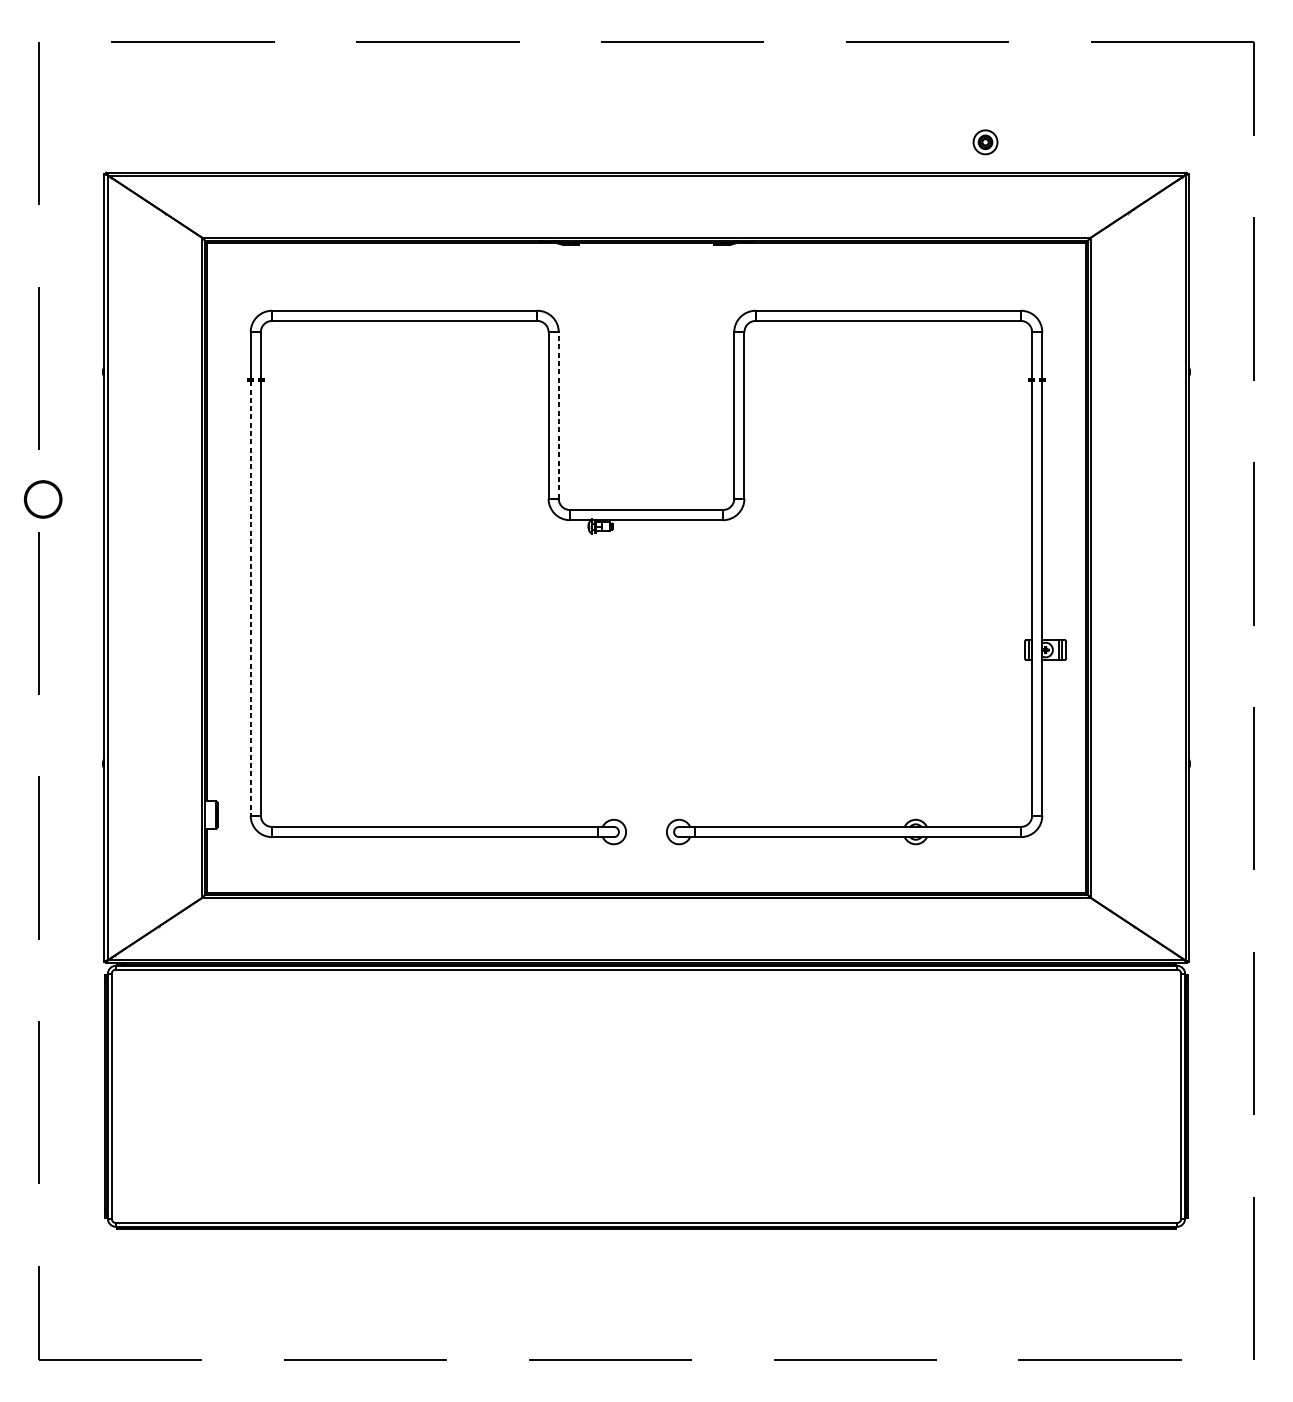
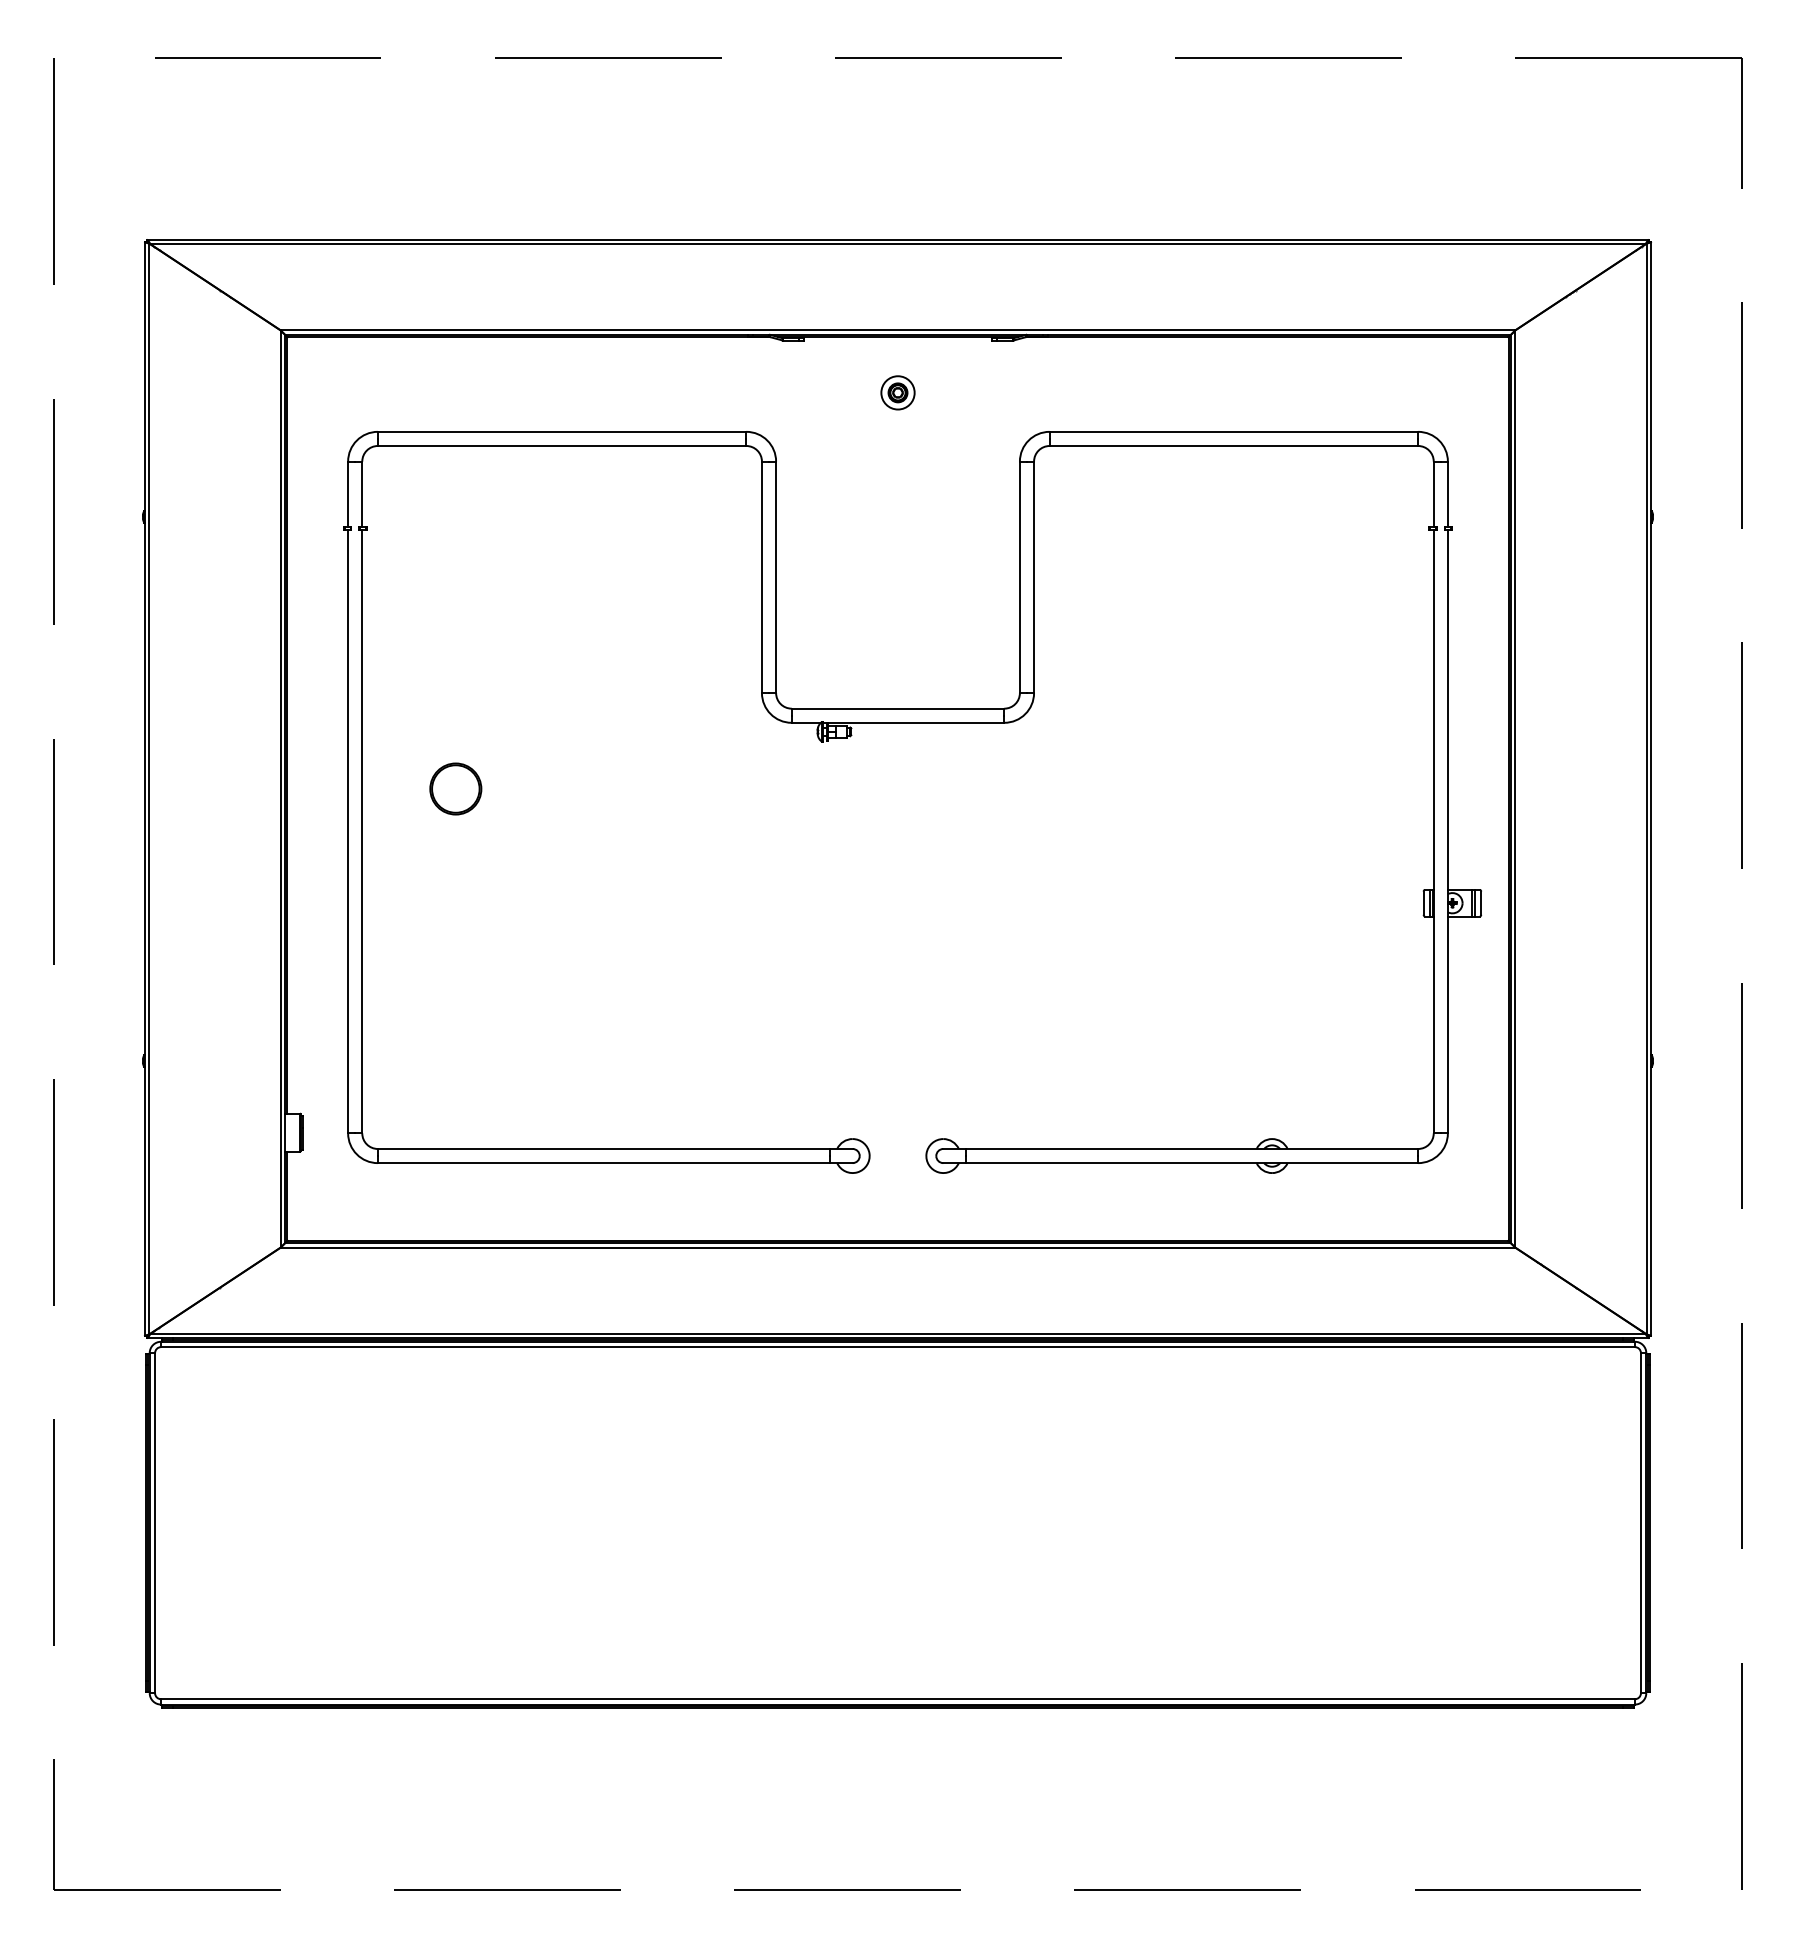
part: (985, 142) -> (897, 392), moved
line: (559, 415) -> (776, 577), dashed -> solid
part: (42, 499) -> (455, 788), moved
line: (250, 598) -> (348, 831), dashed -> solid

